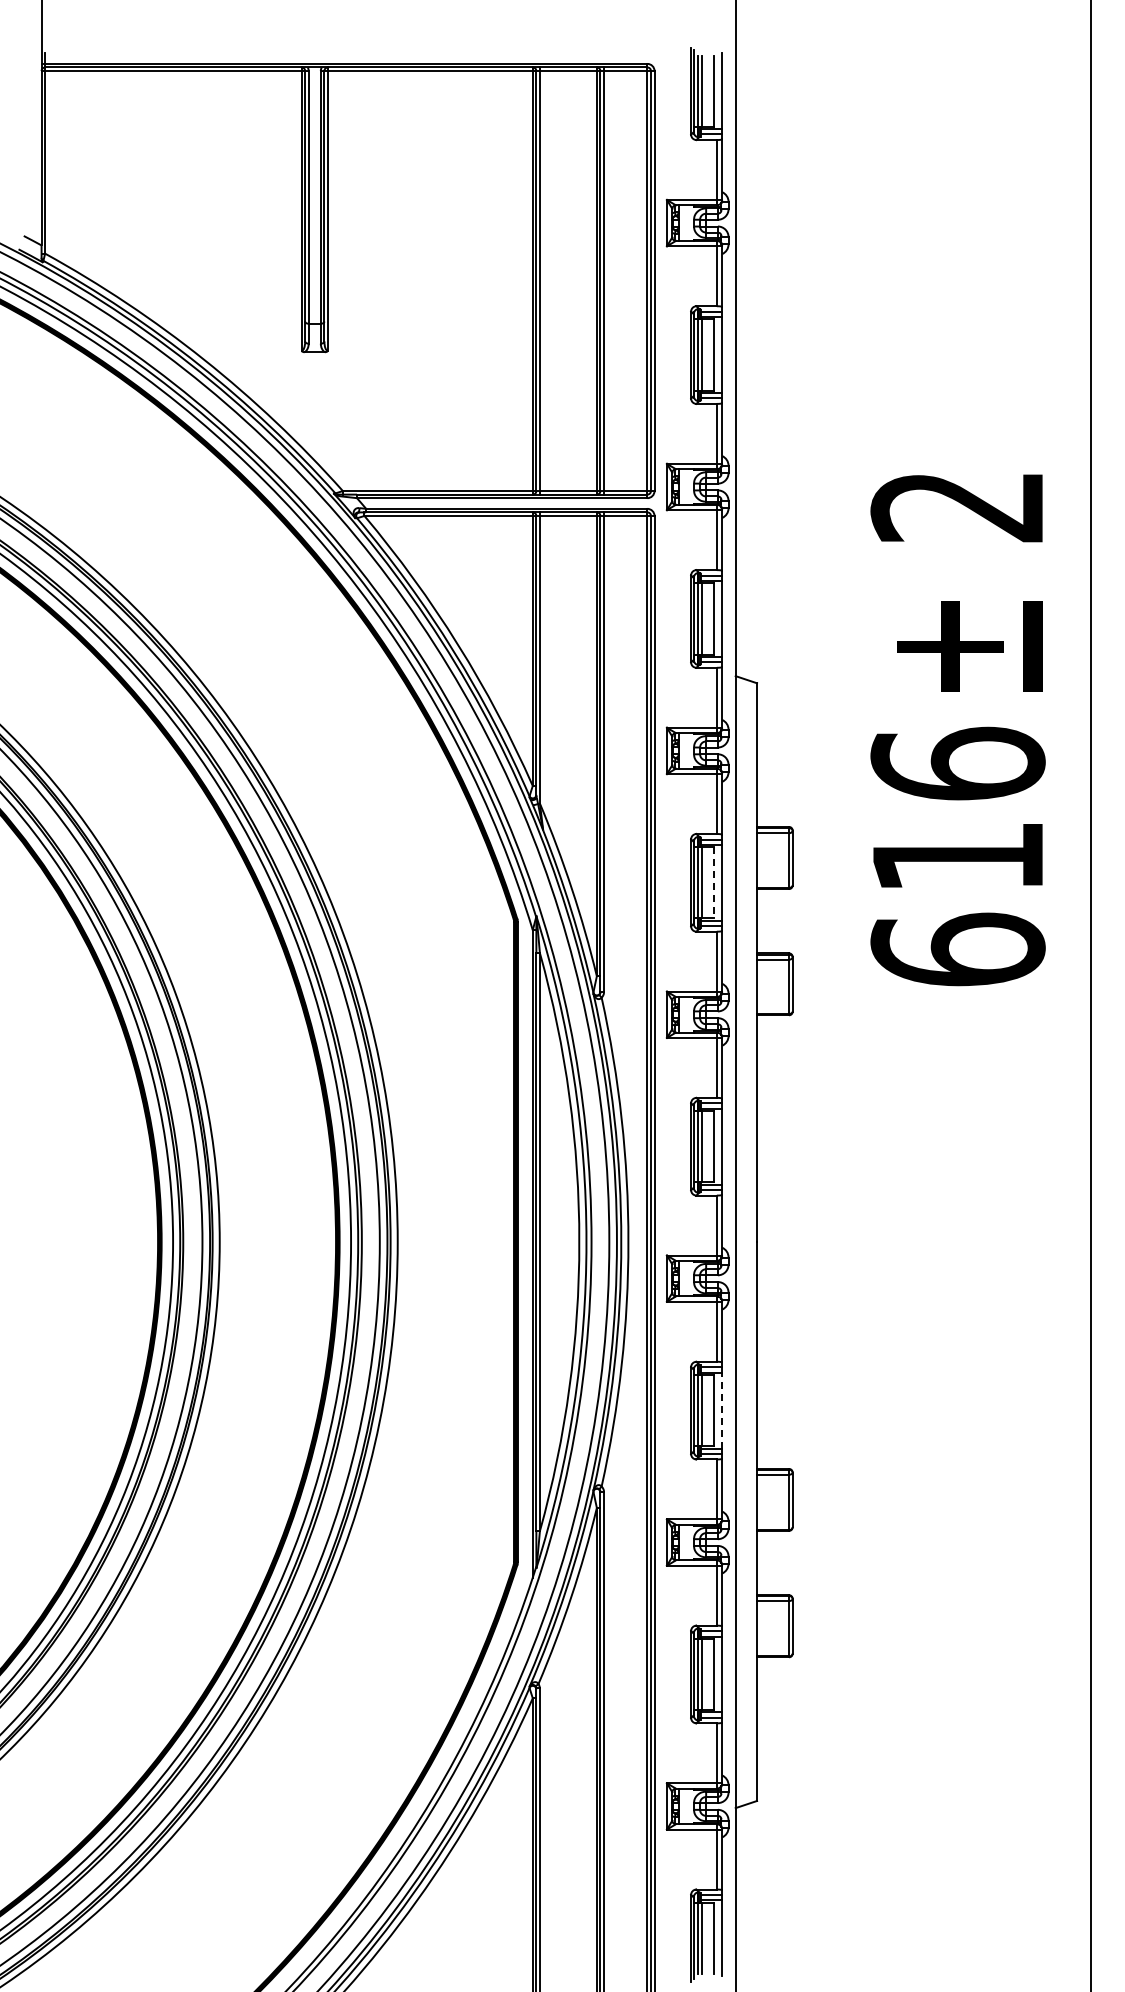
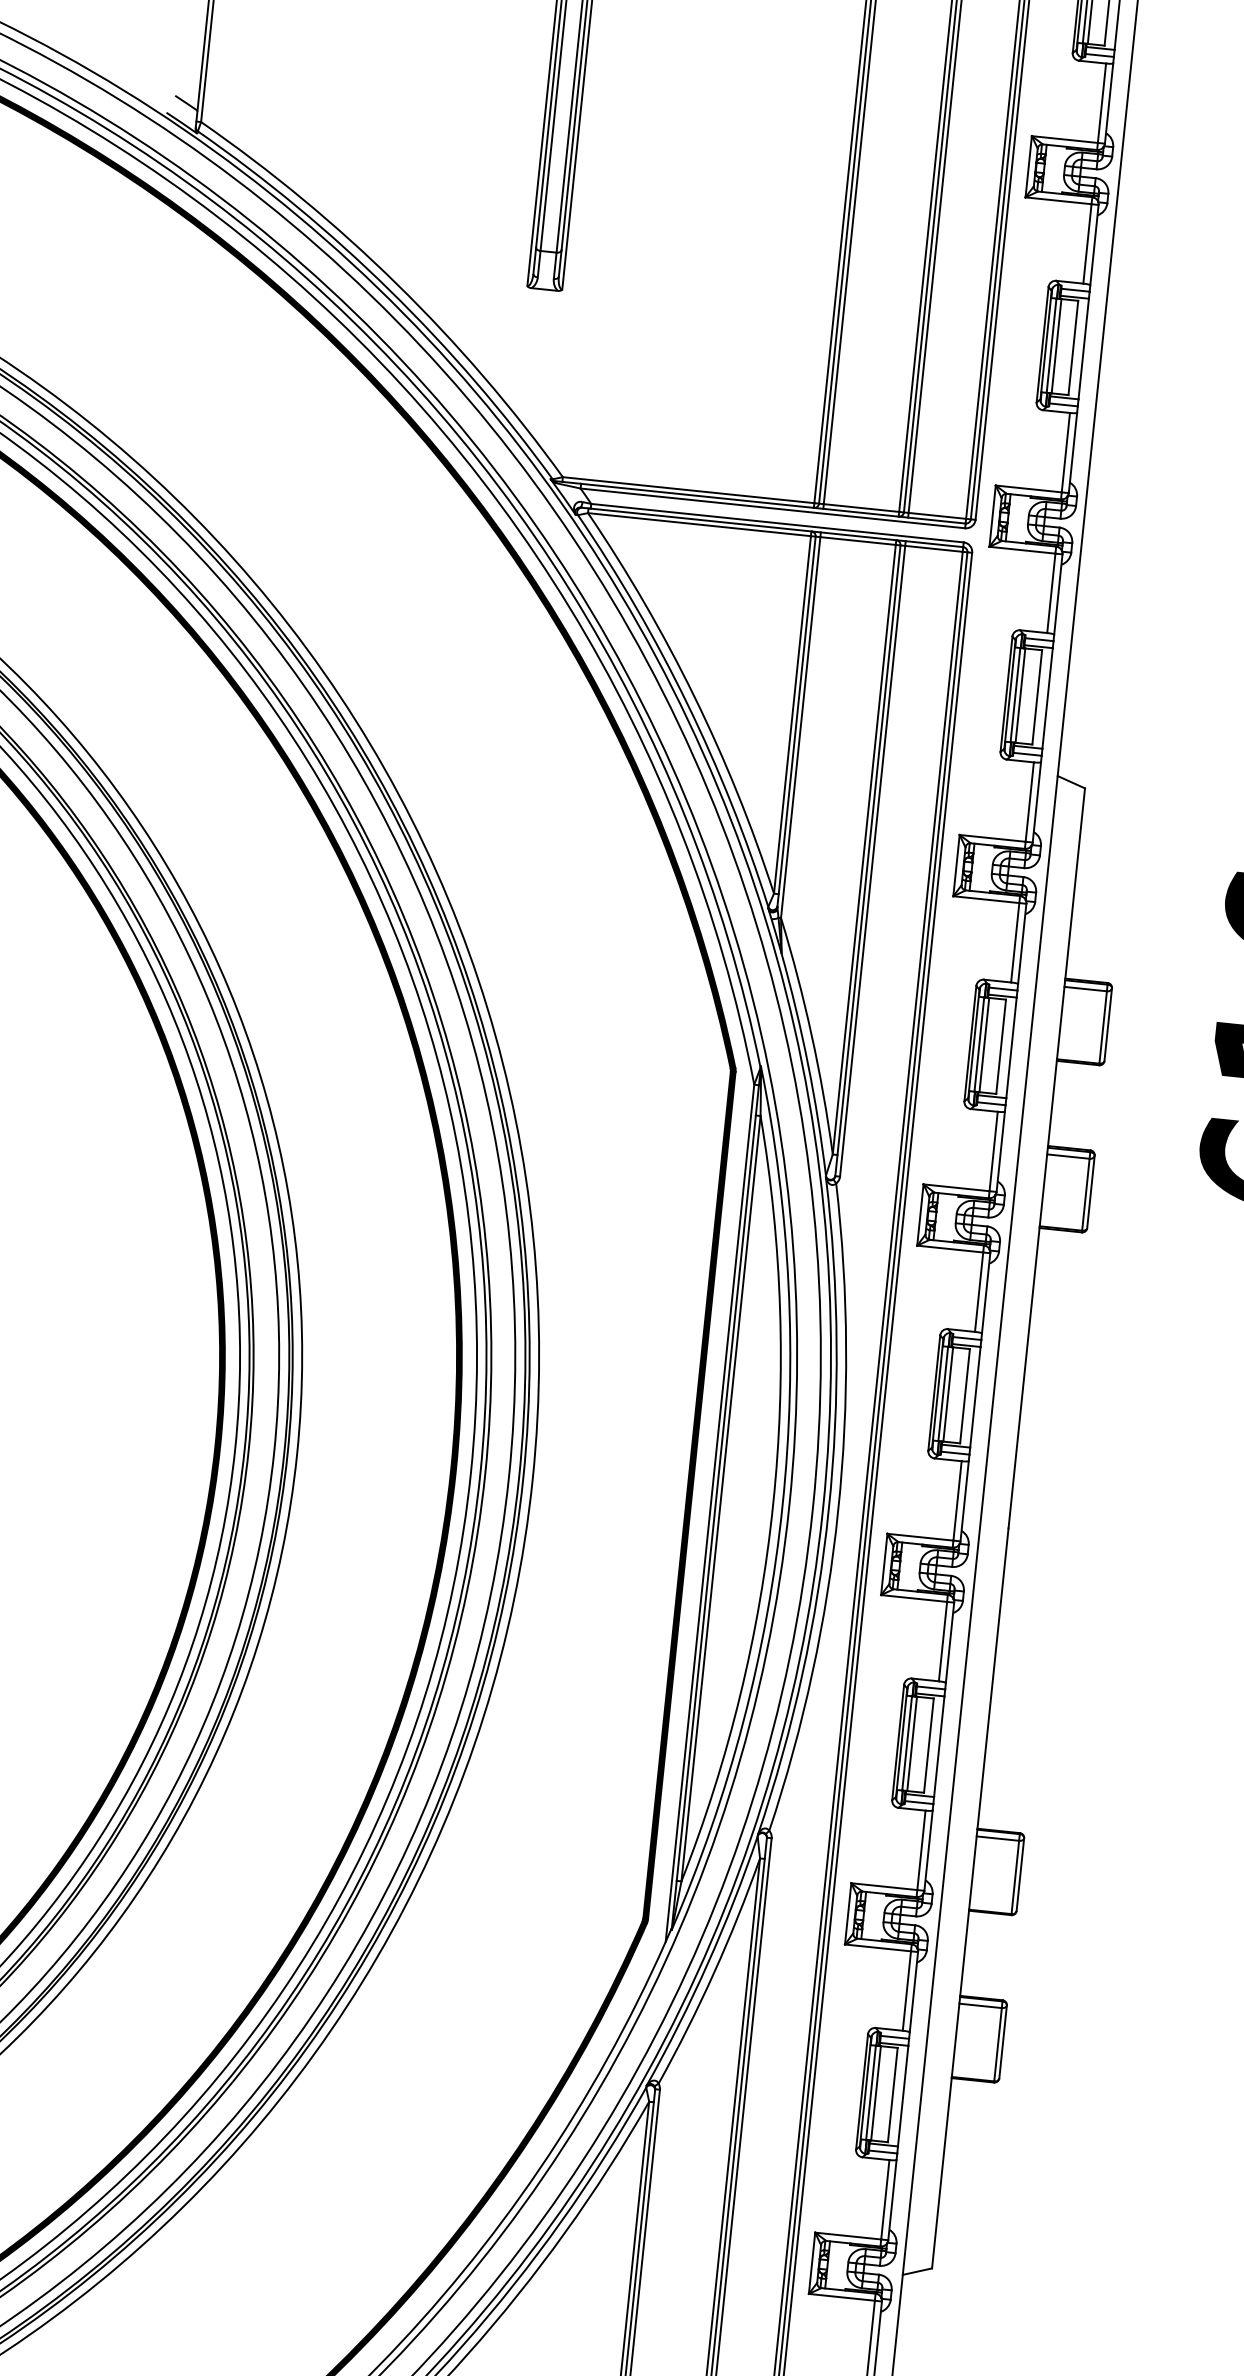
line: (714, 882) -> (1001, 1046), dashed -> solid
line: (722, 1410) -> (939, 1746), dashed -> solid

